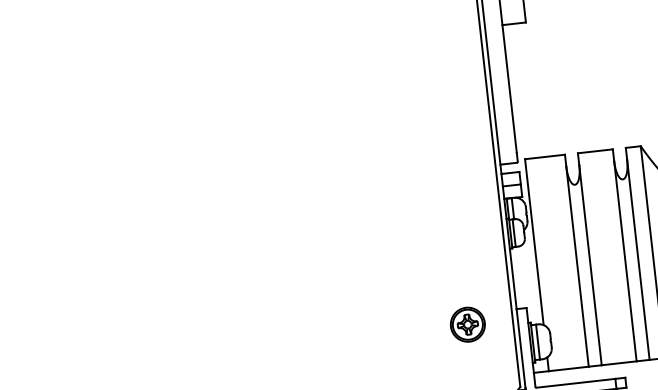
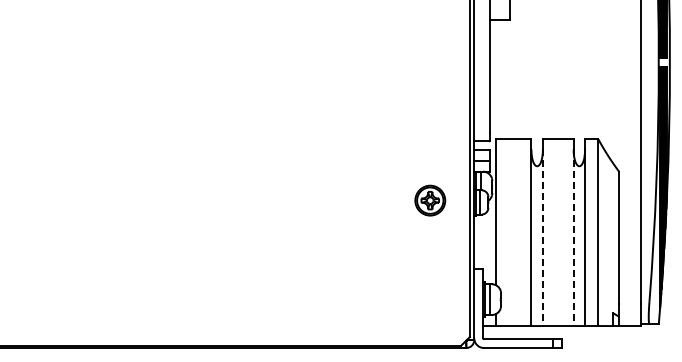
line: (625, 262) -> (573, 238), solid -> dashed
line: (590, 266) -> (542, 238), solid -> dashed
part: (468, 324) -> (430, 200), moved

